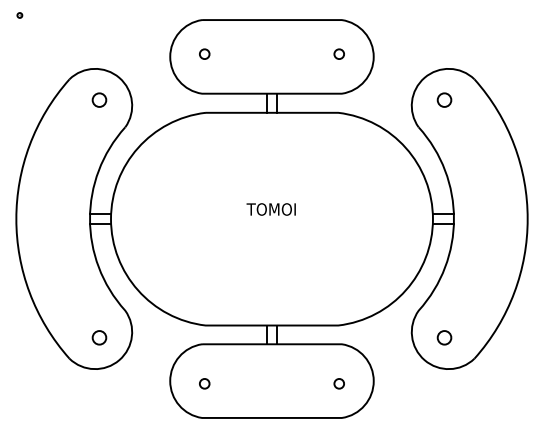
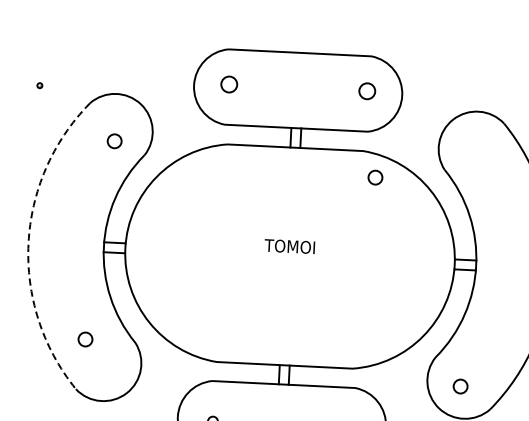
part: (19, 15) -> (39, 85), moved
circle: (204, 53) -> (229, 83), size x1.6
circle: (338, 53) -> (366, 90), size x1.6
circle: (99, 99) -> (114, 140), moved
circle: (444, 99) -> (375, 176), moved
arc: (16, 219) -> (28, 244), solid -> dashed
circle: (99, 337) -> (85, 339), moved

